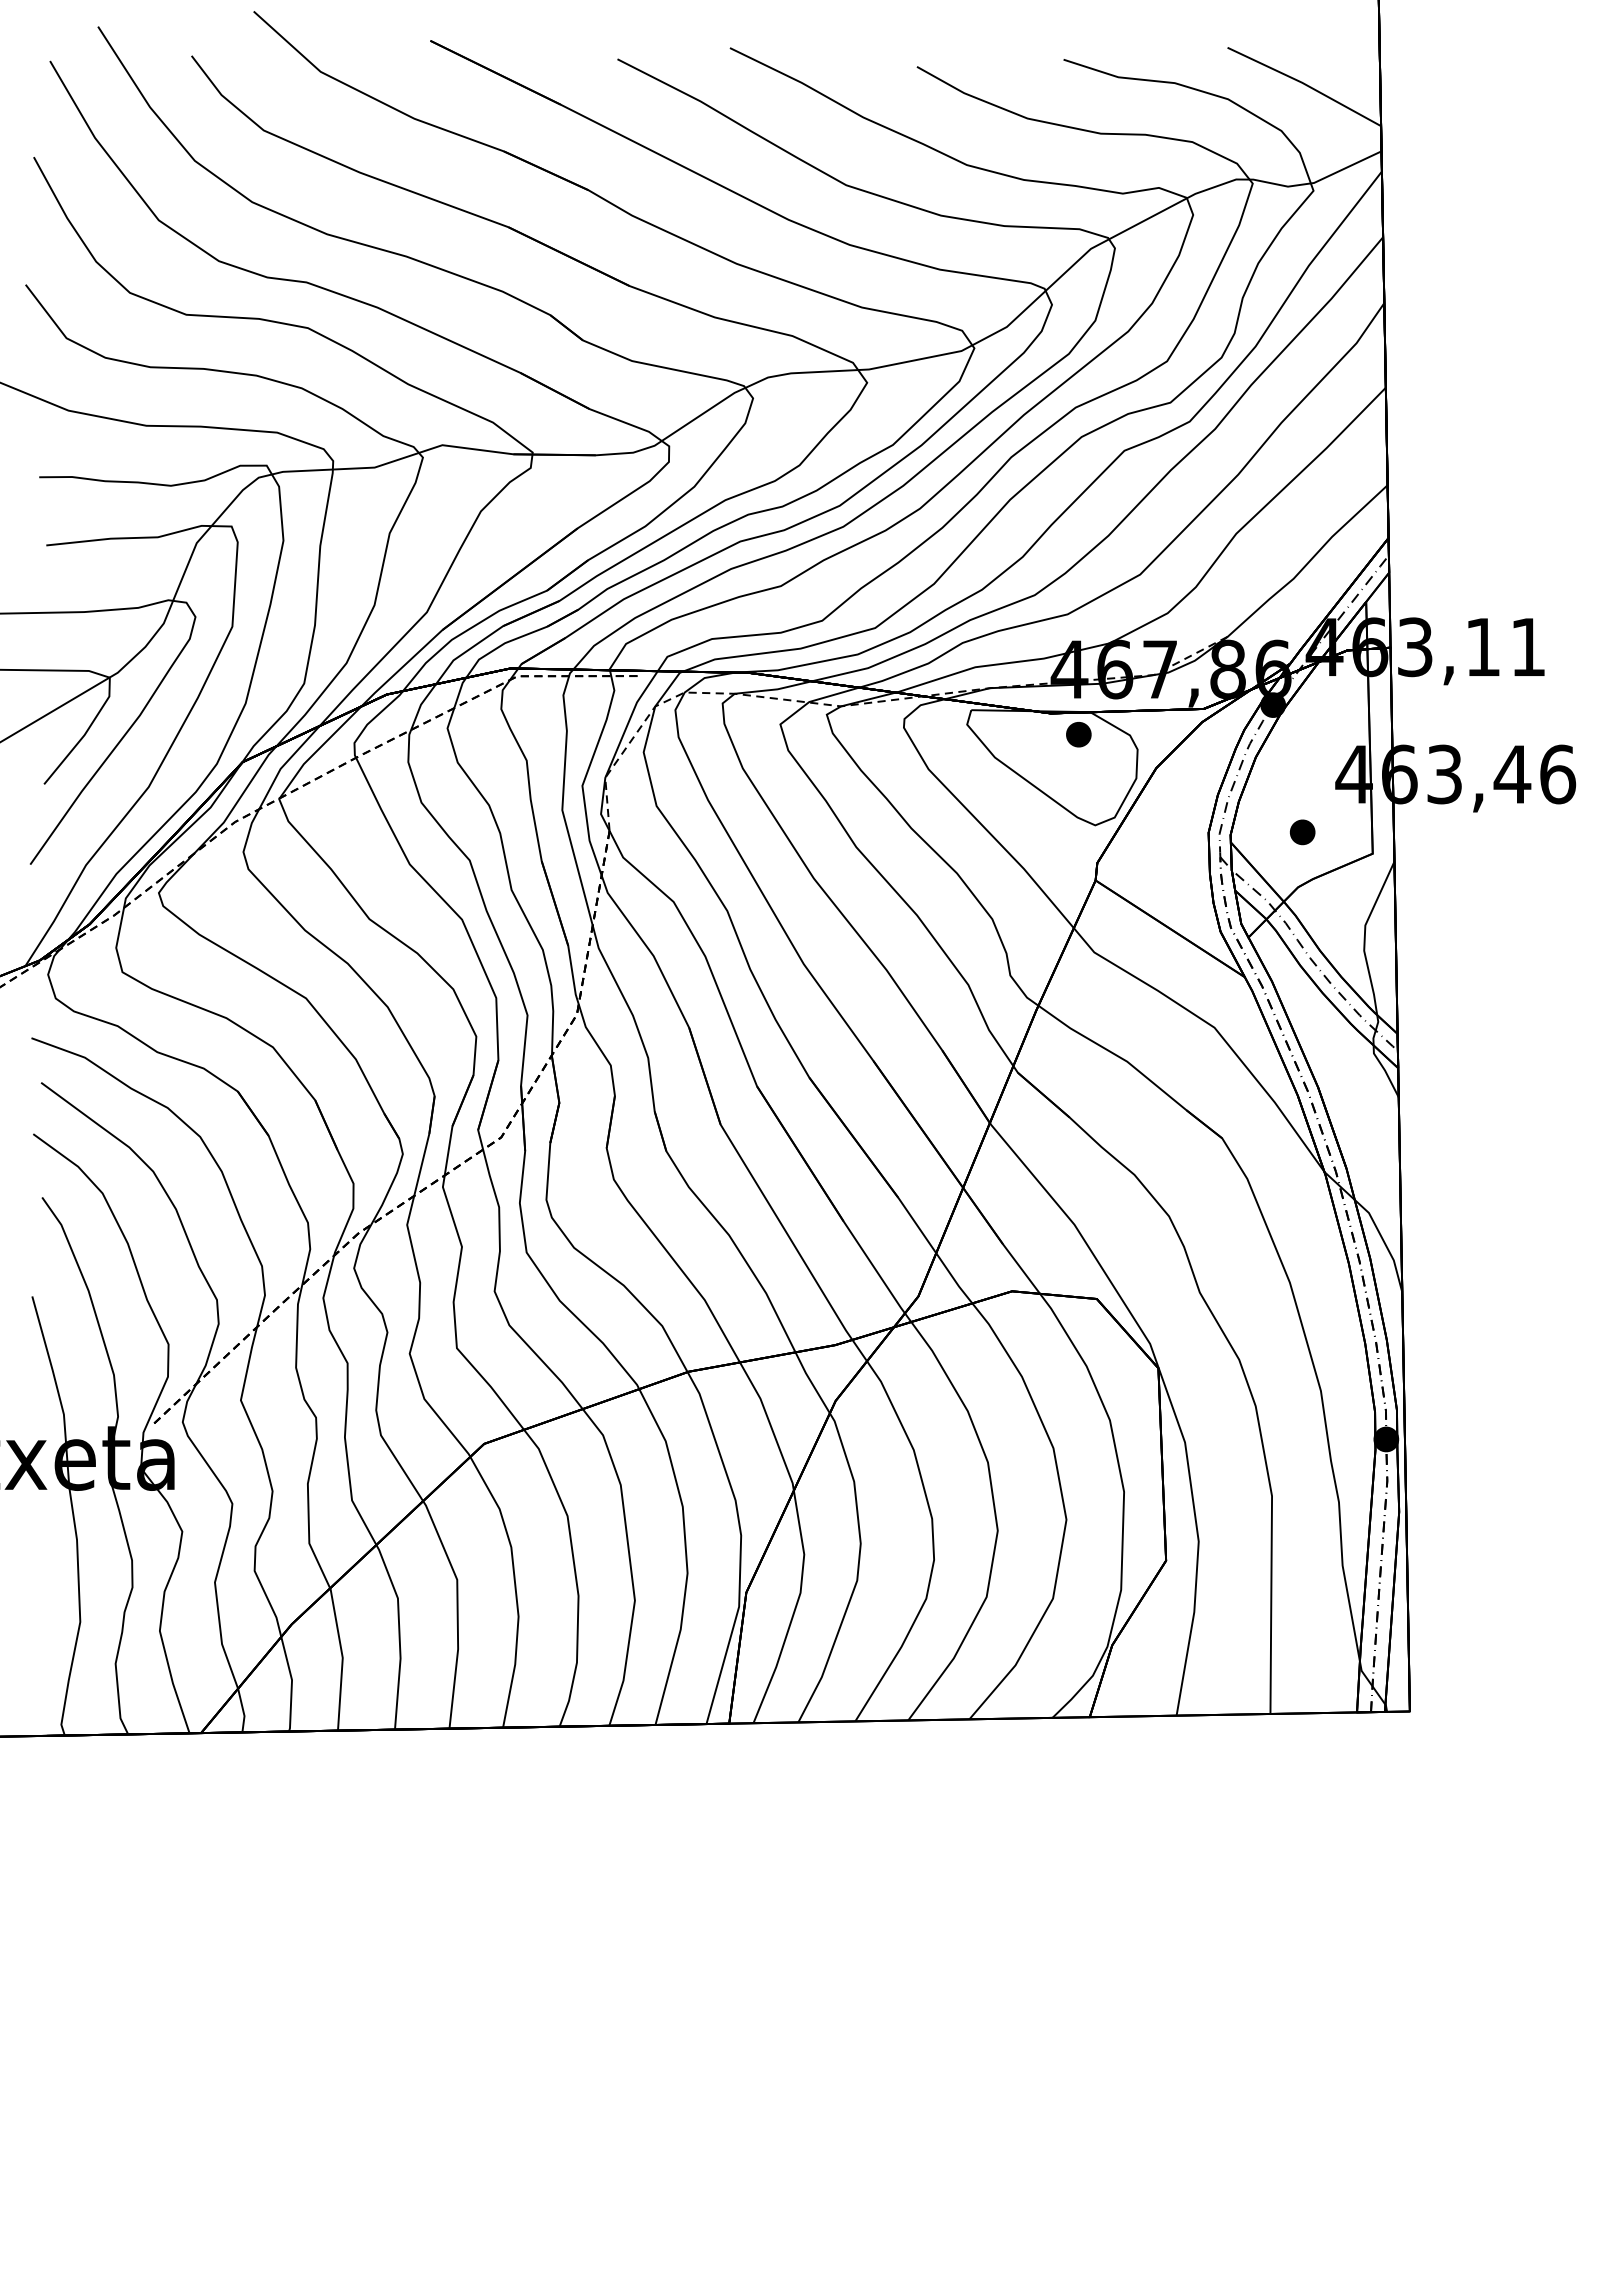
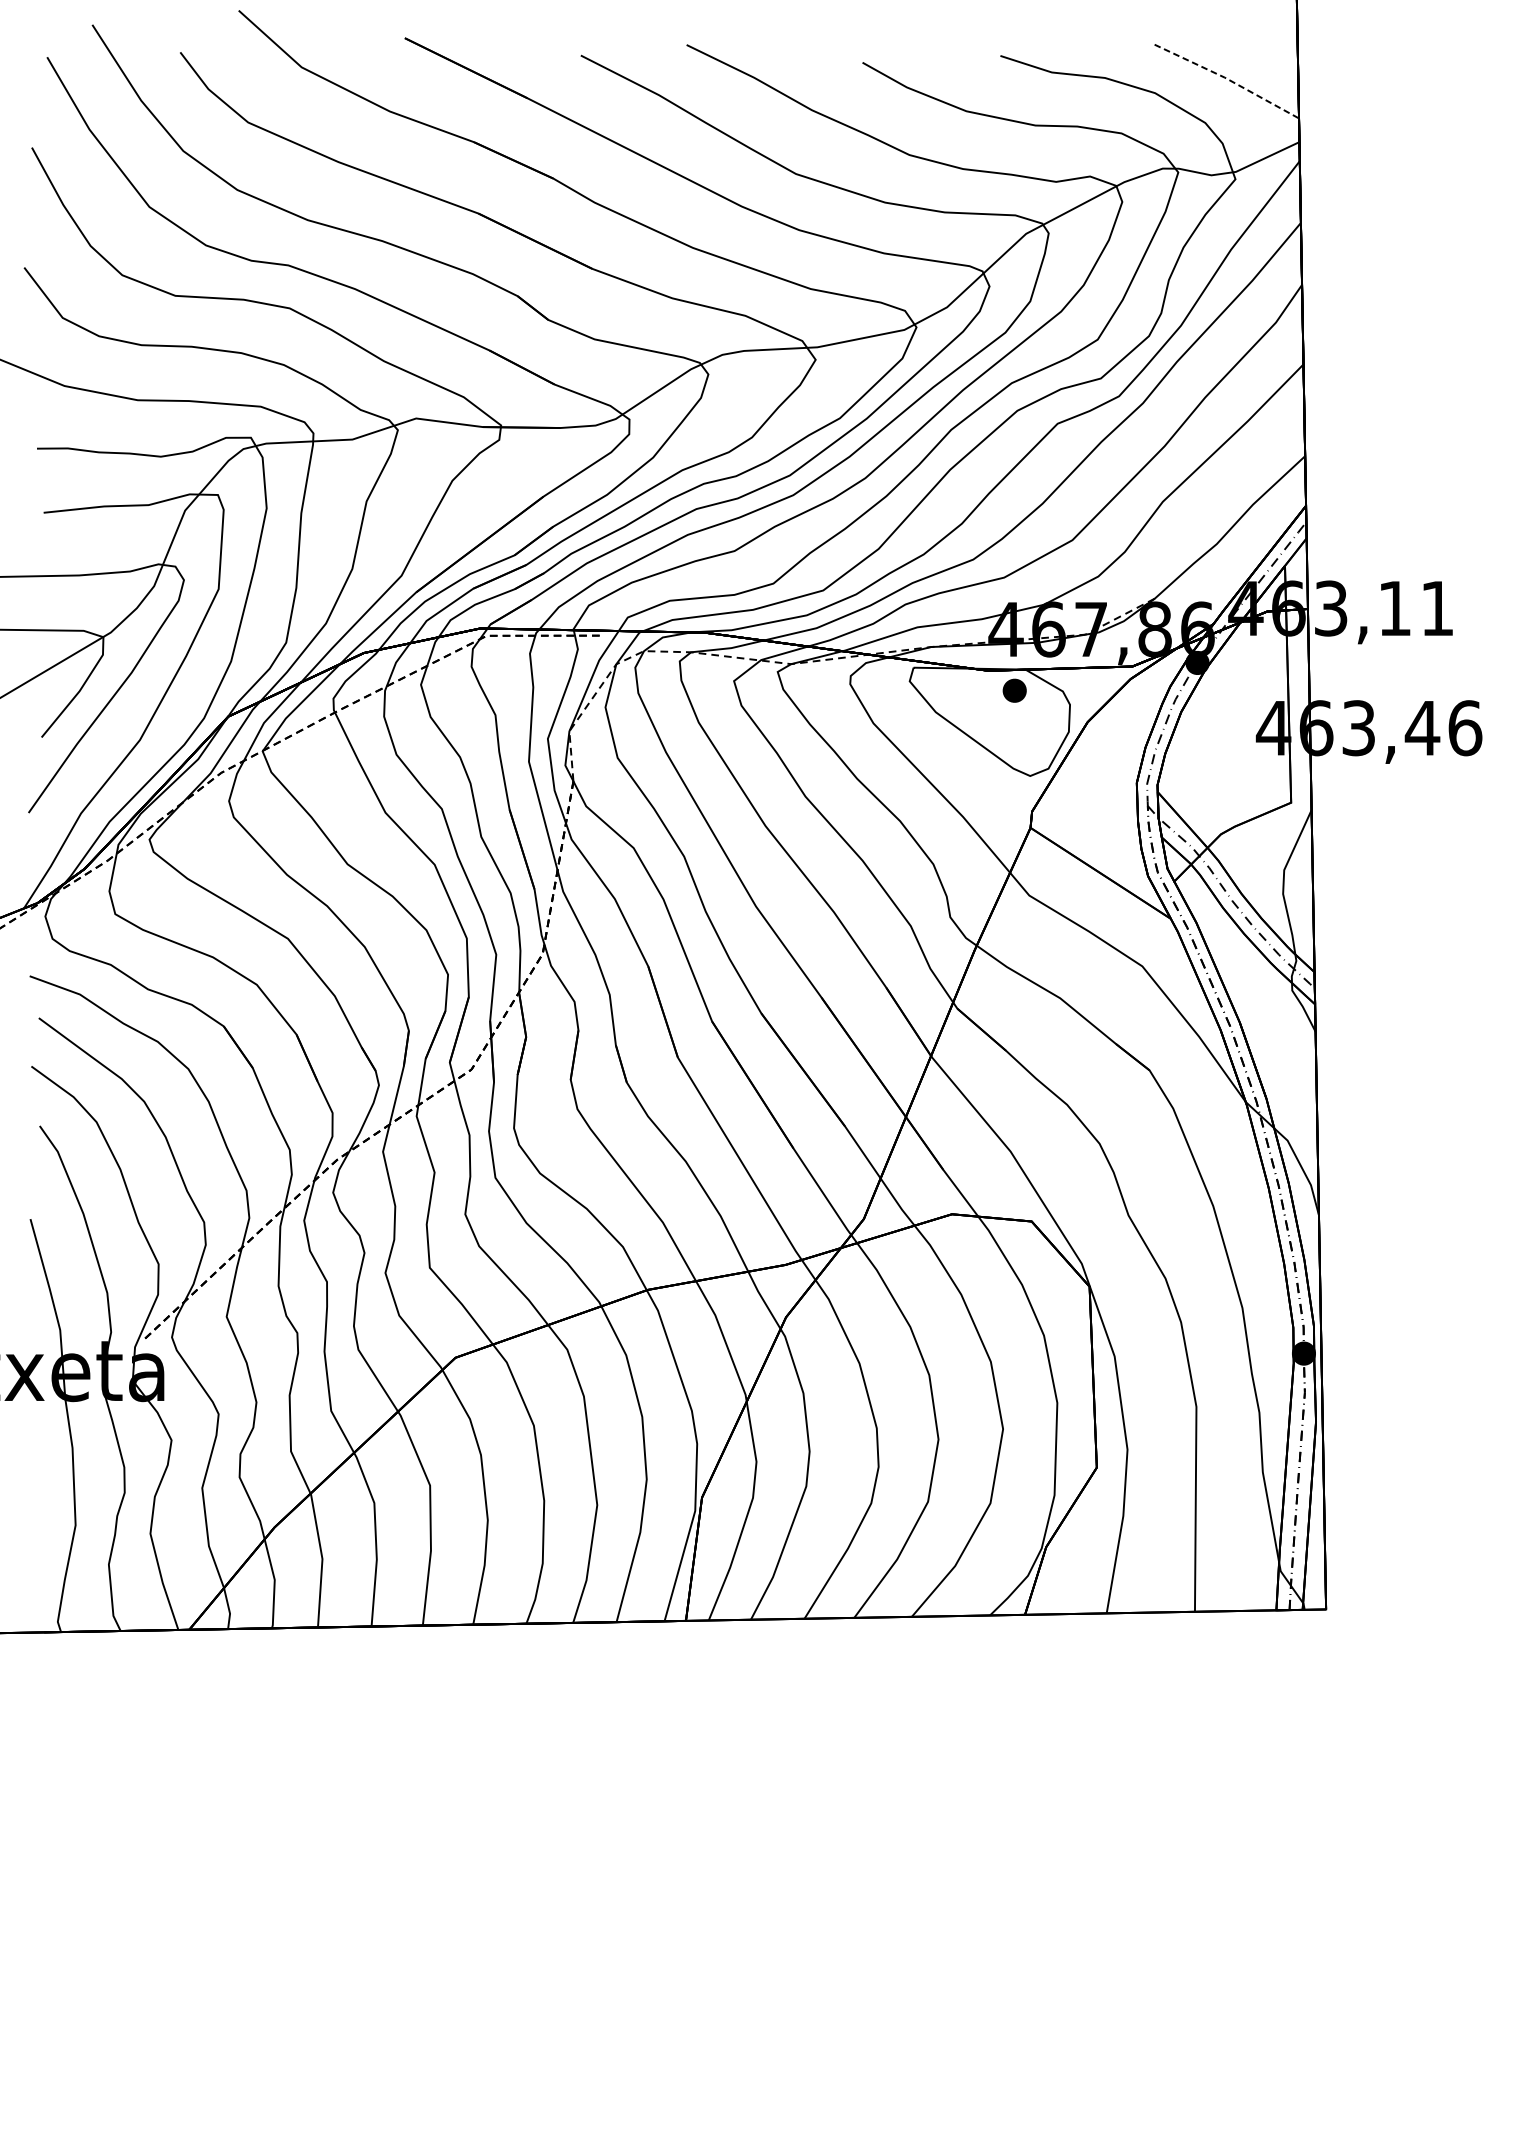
line: (1304, 84) -> (1226, 79), solid -> dashed
part: (1302, 832) -> (1225, 782), removed

